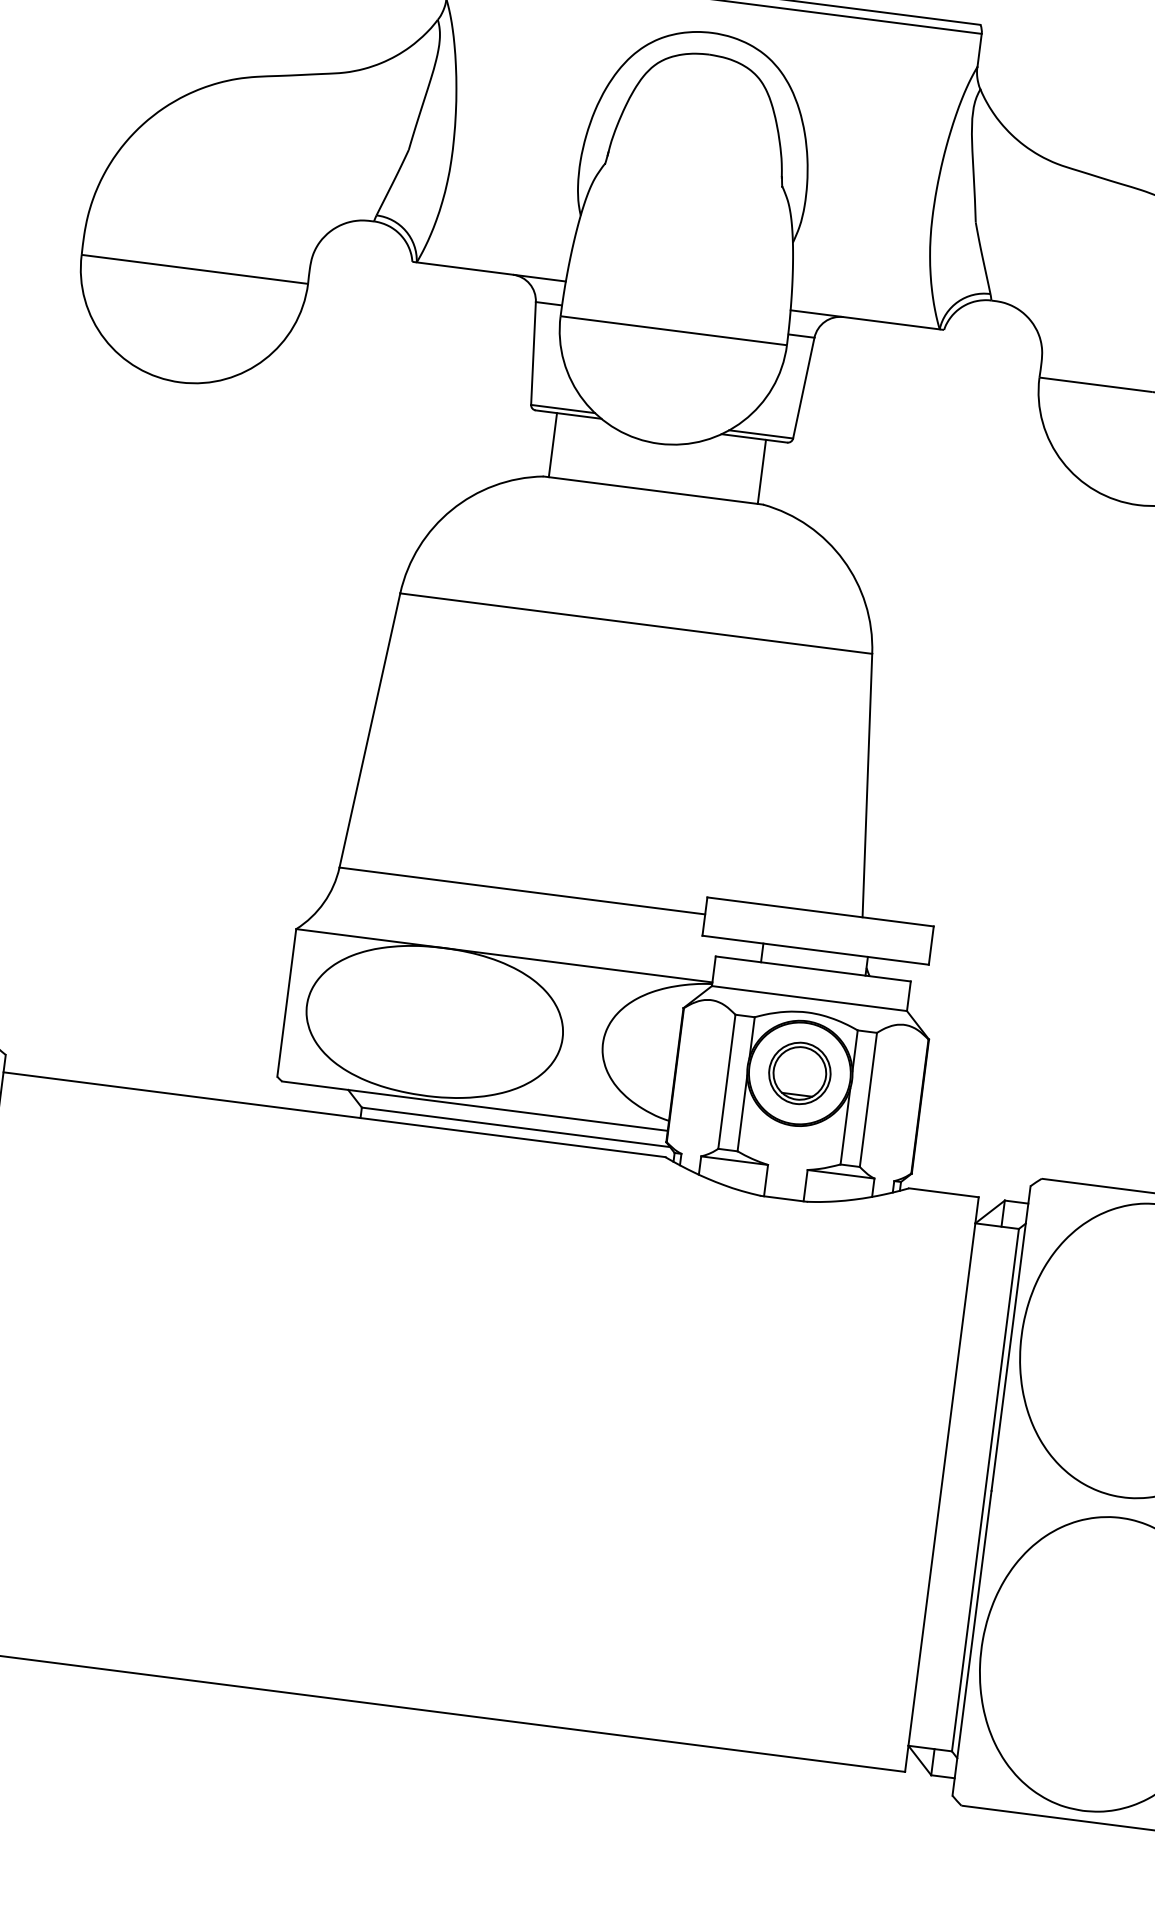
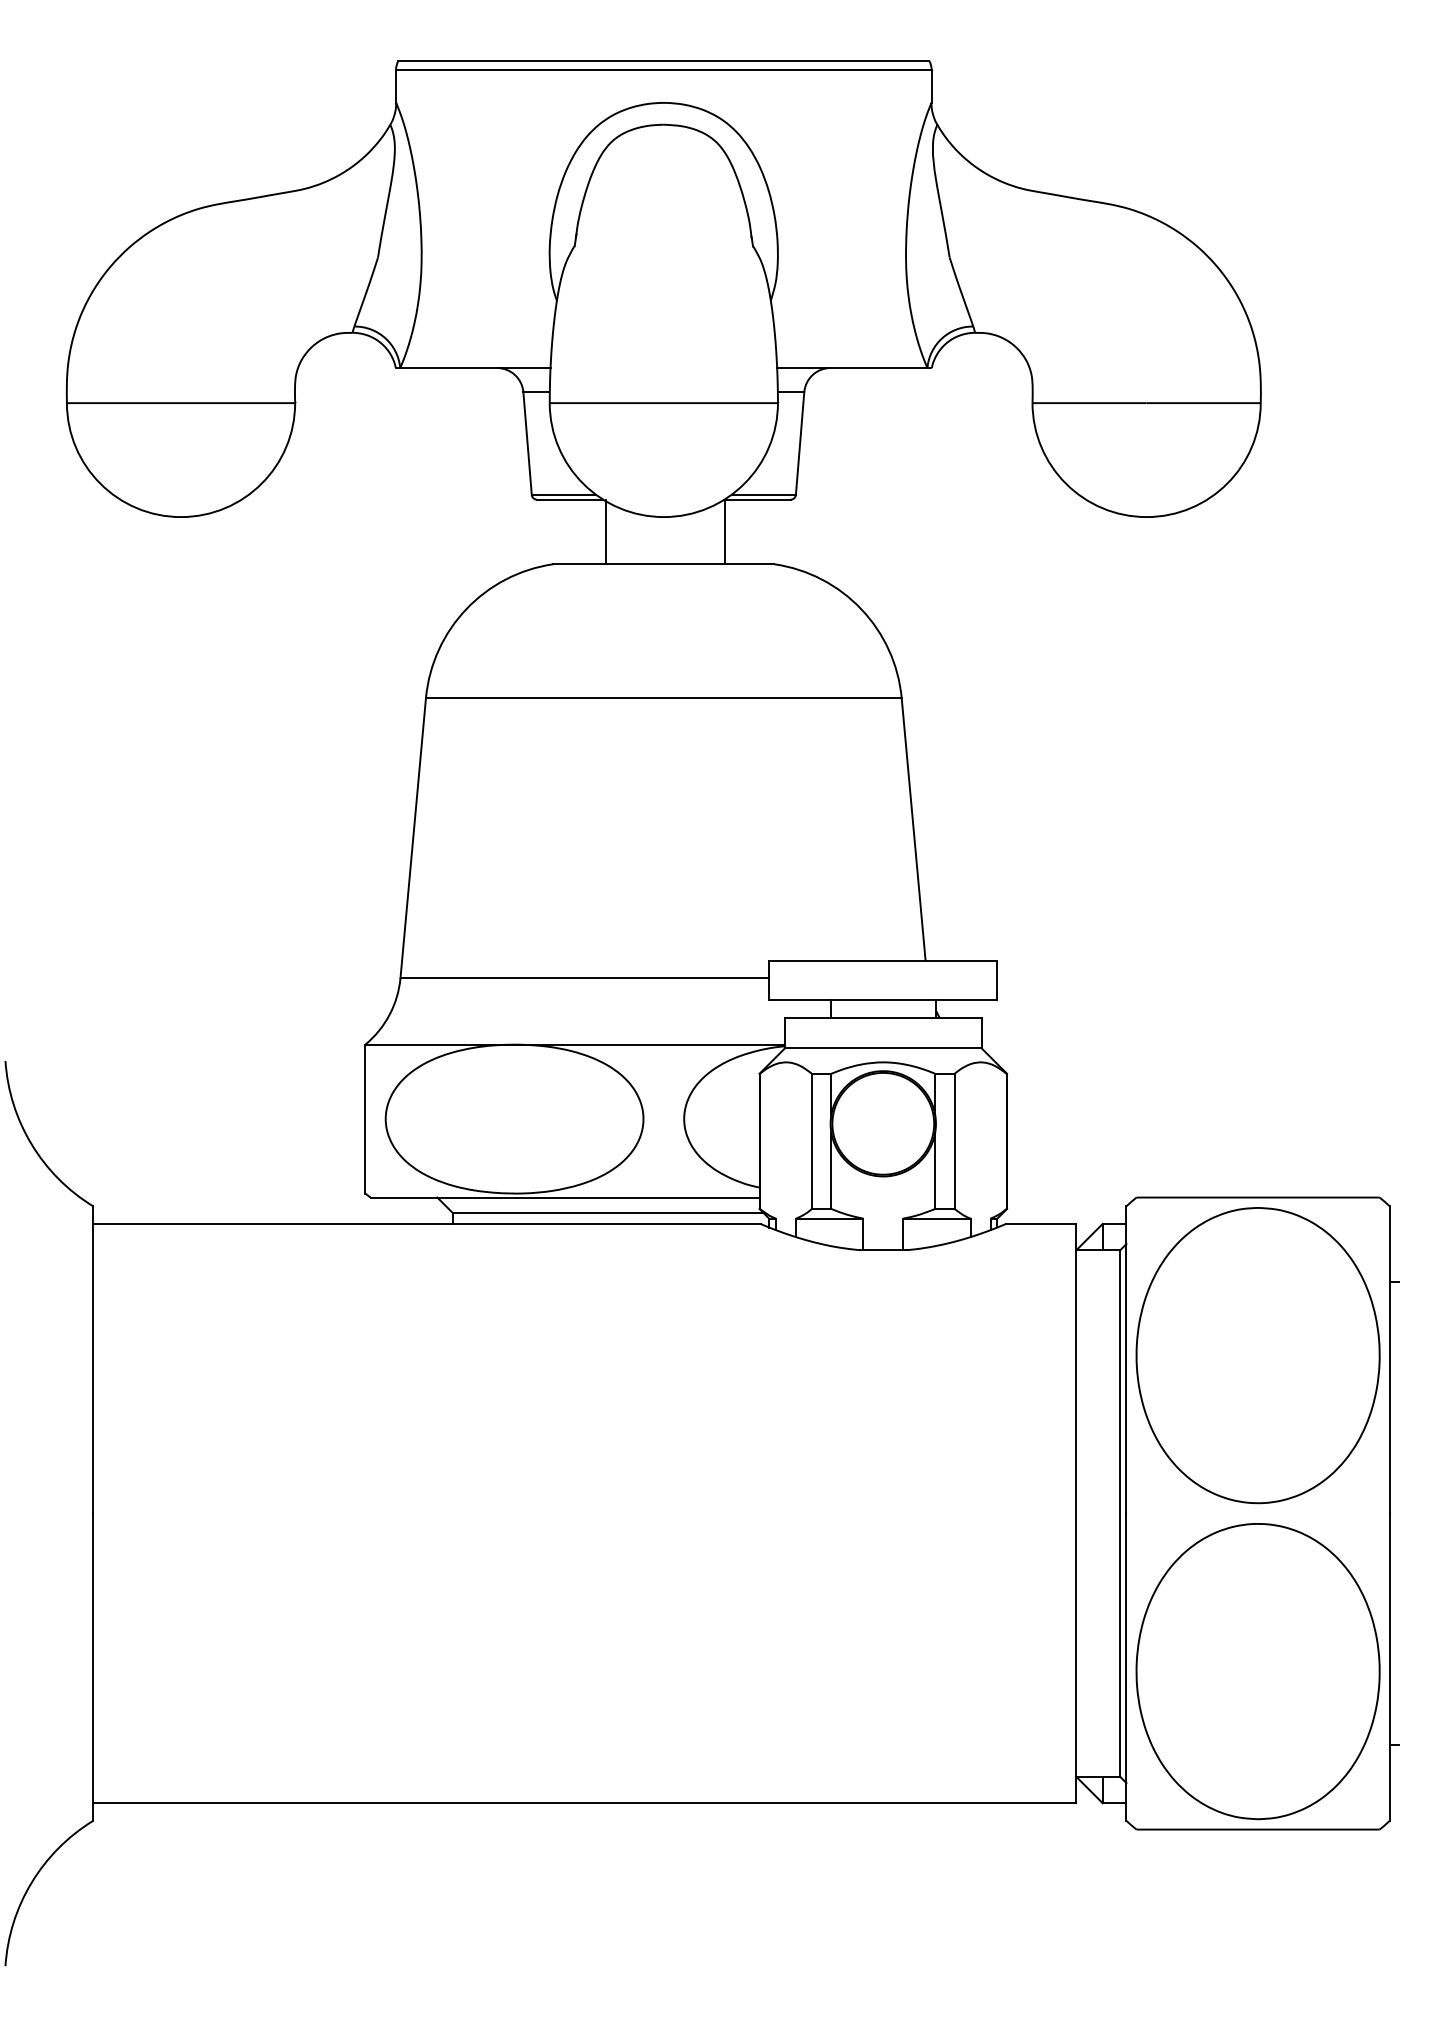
line: (552, 444) -> (605, 531), moved
line: (762, 471) -> (725, 531), moved
part: (799, 1073) -> (882, 1123), removed

